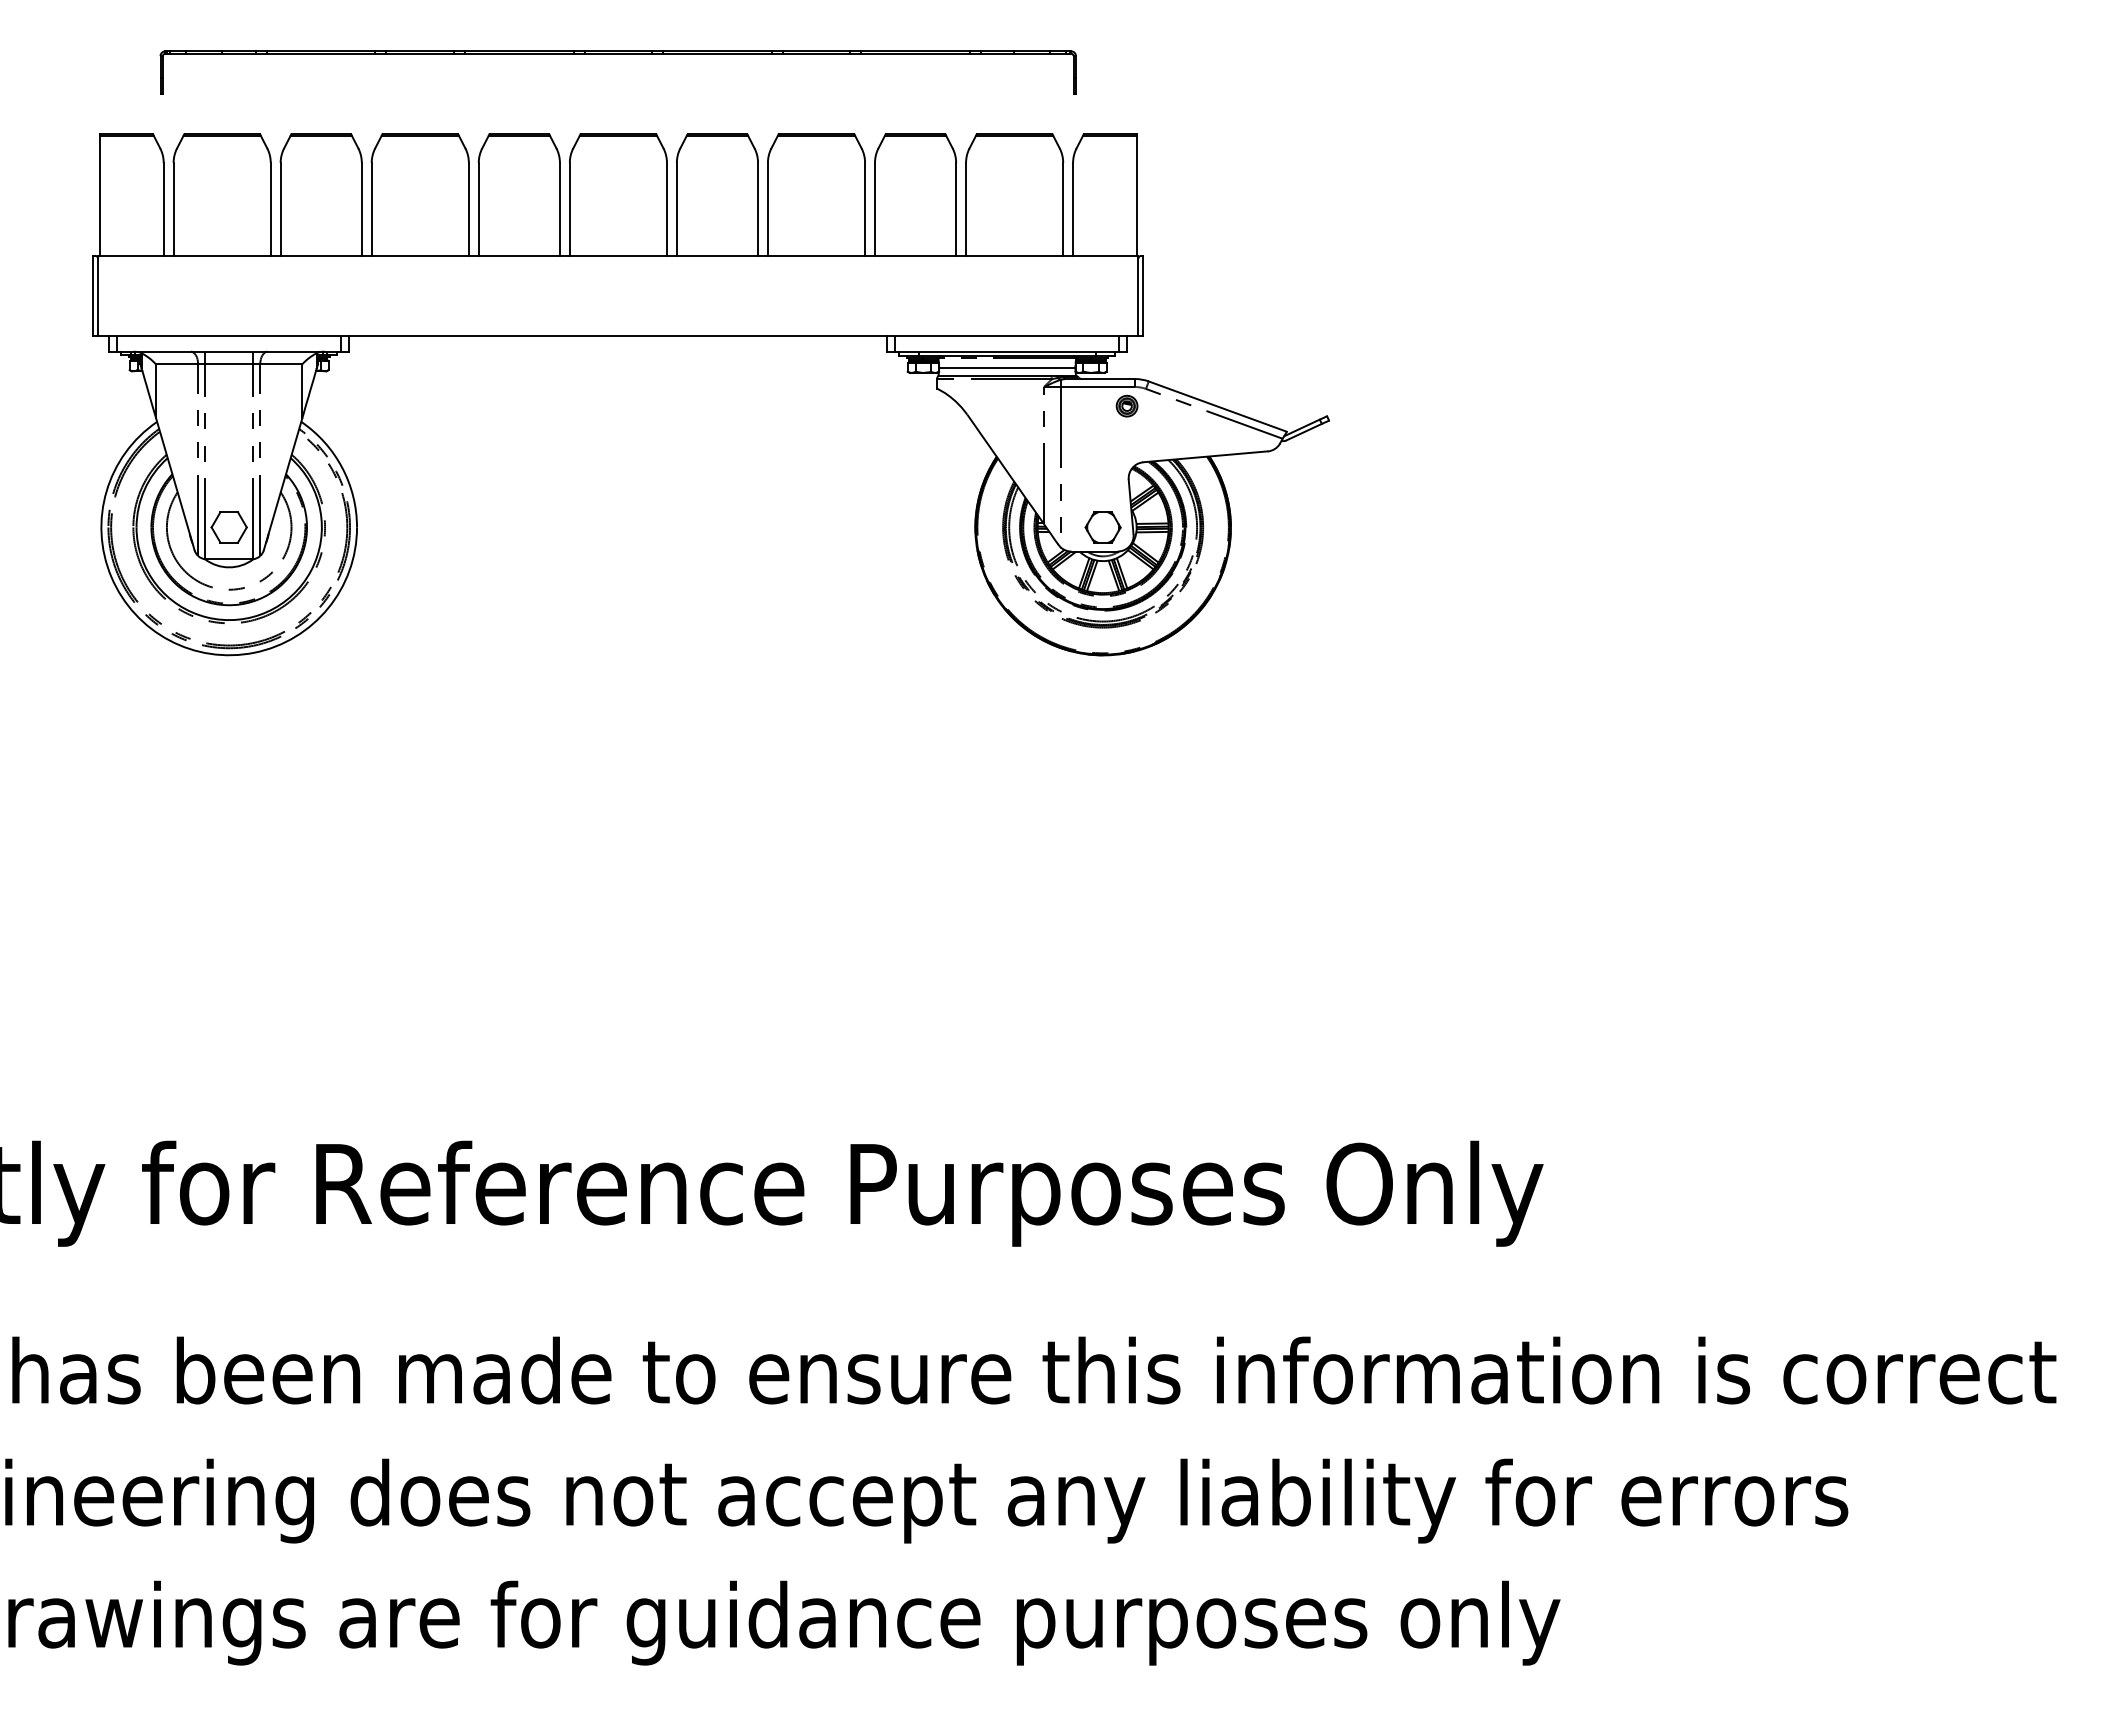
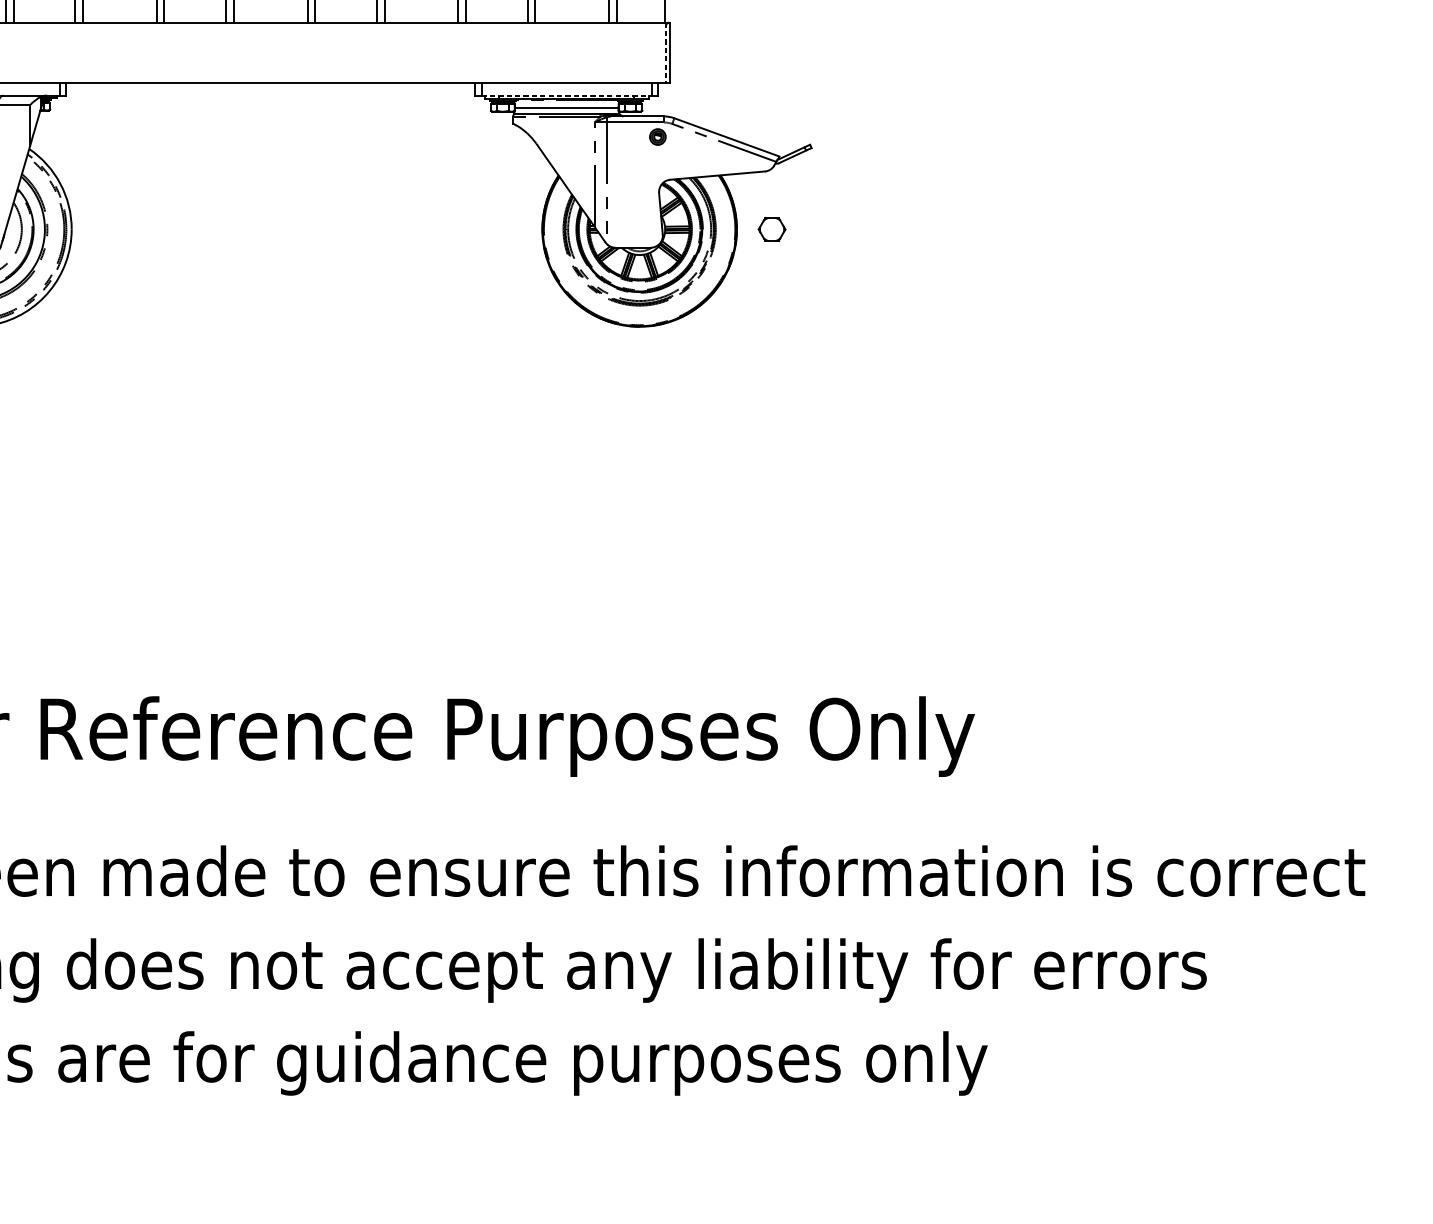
line: (1138, 295) -> (666, 52), solid -> dashed
line: (1007, 351) -> (566, 95), solid -> dashed
part: (1102, 527) -> (771, 229), moved

